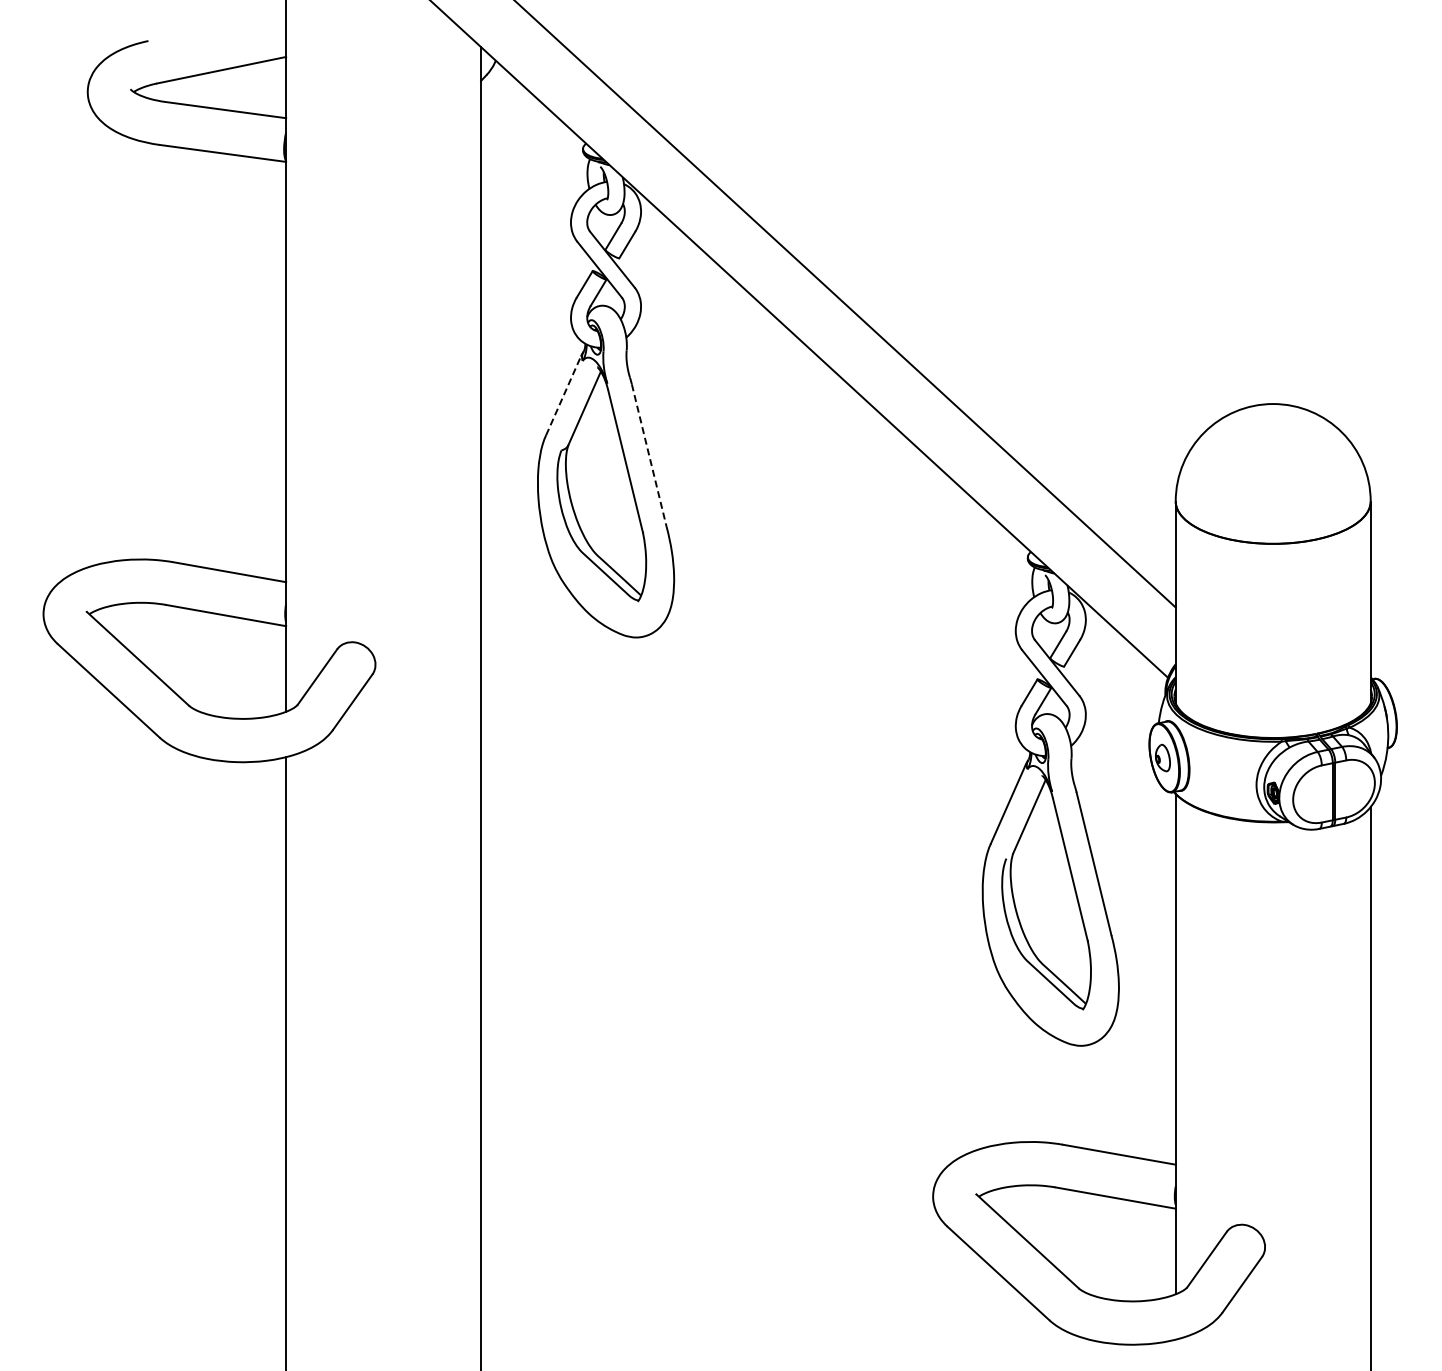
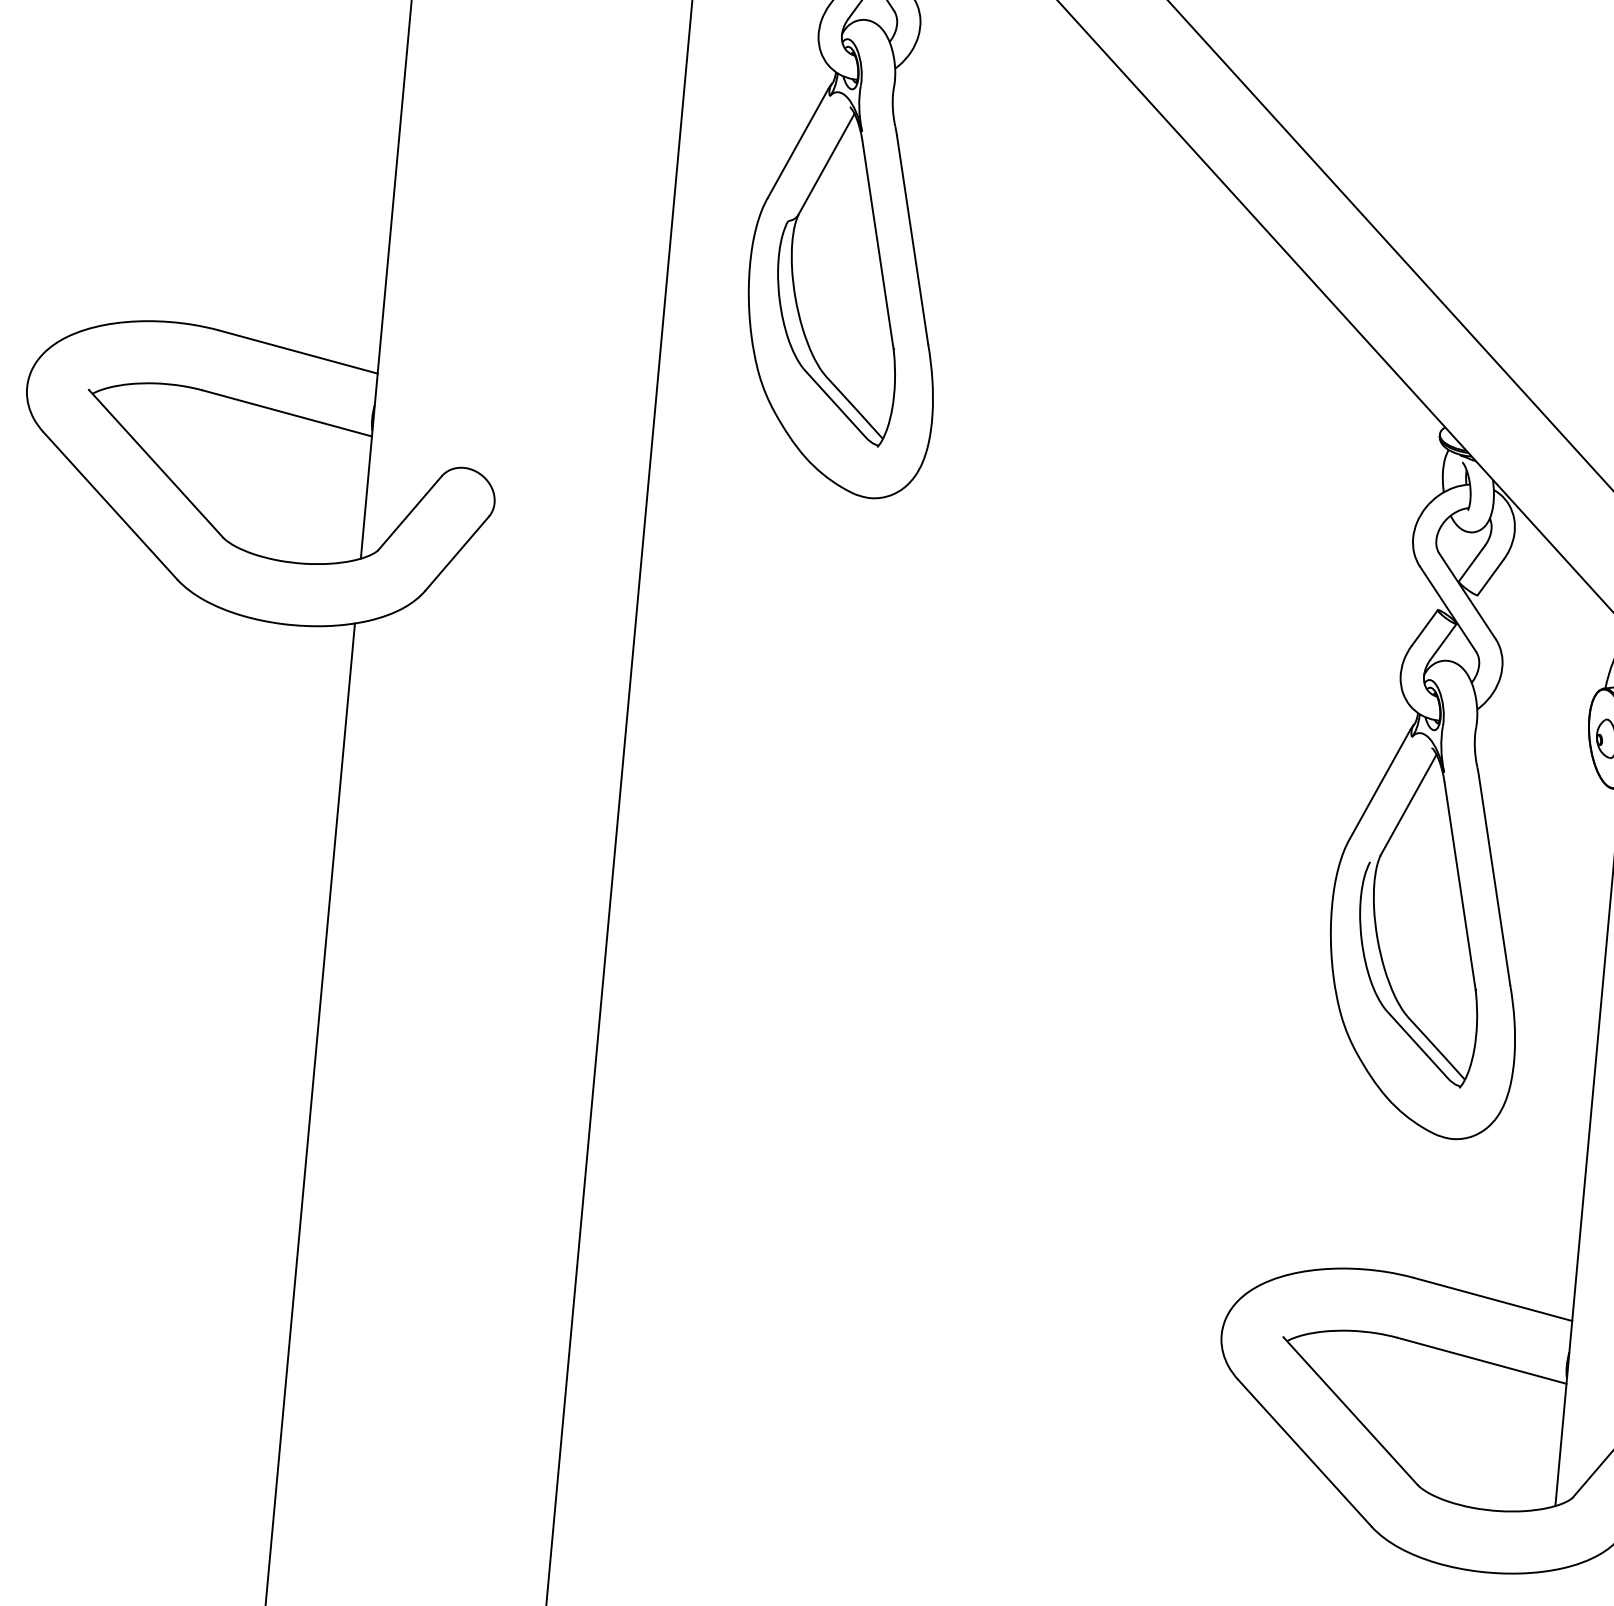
line: (563, 395) -> (797, 143), dashed -> solid
line: (649, 456) -> (912, 241), dashed -> solid

